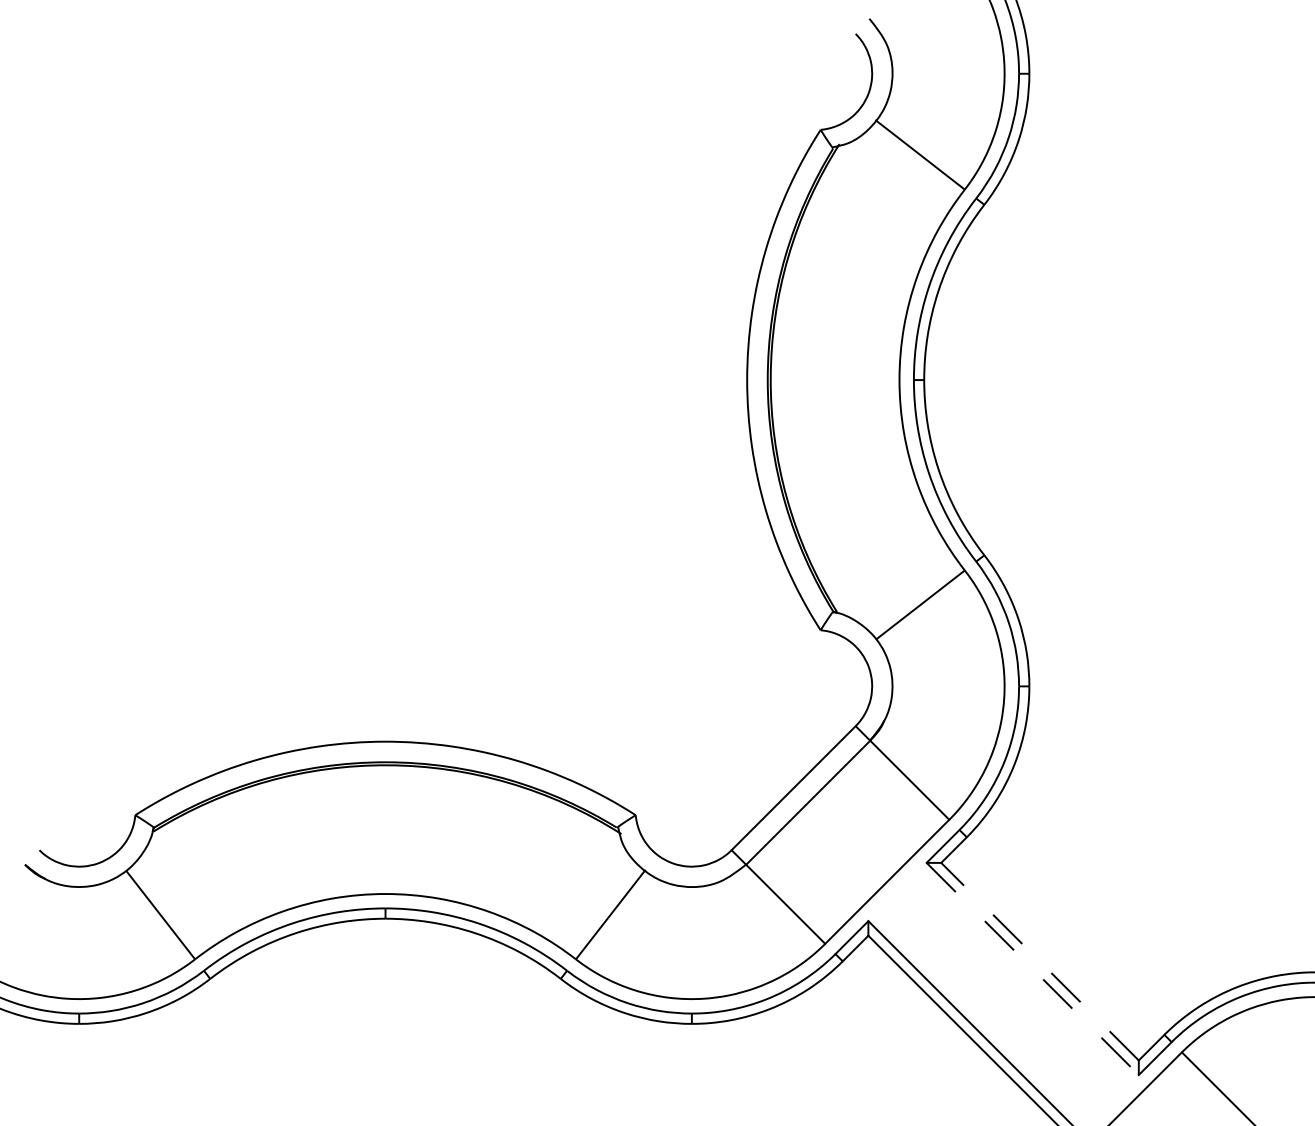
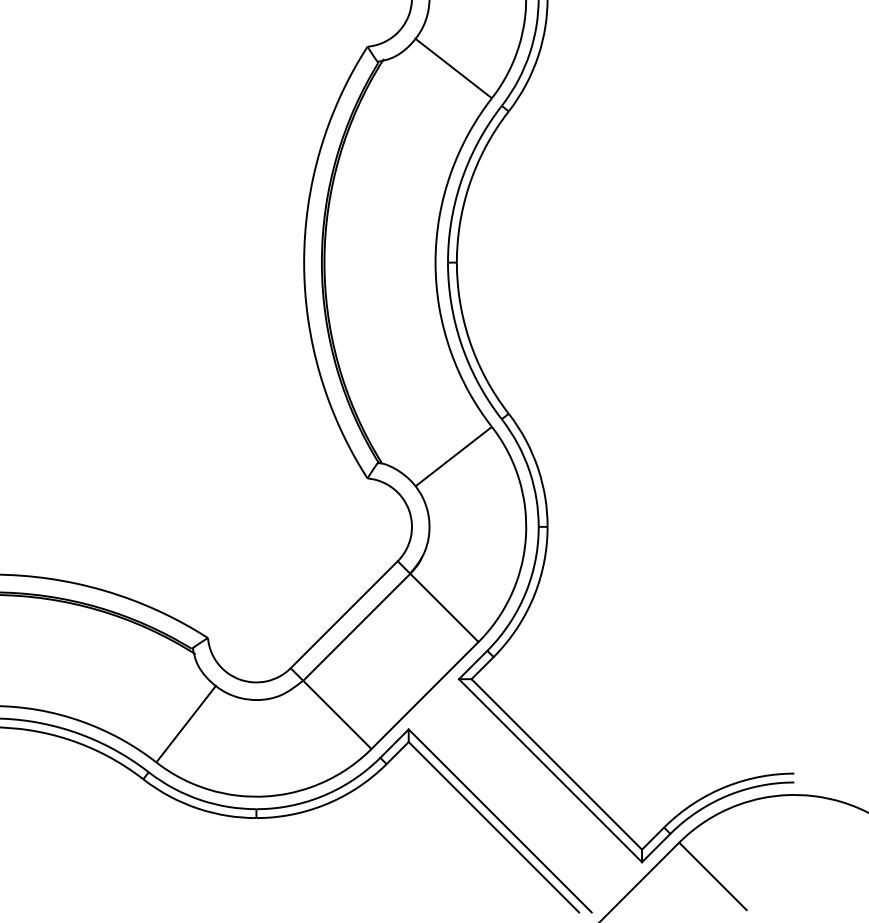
line: (1040, 961) -> (557, 764), dashed -> solid
line: (1033, 969) -> (551, 771), dashed -> solid

